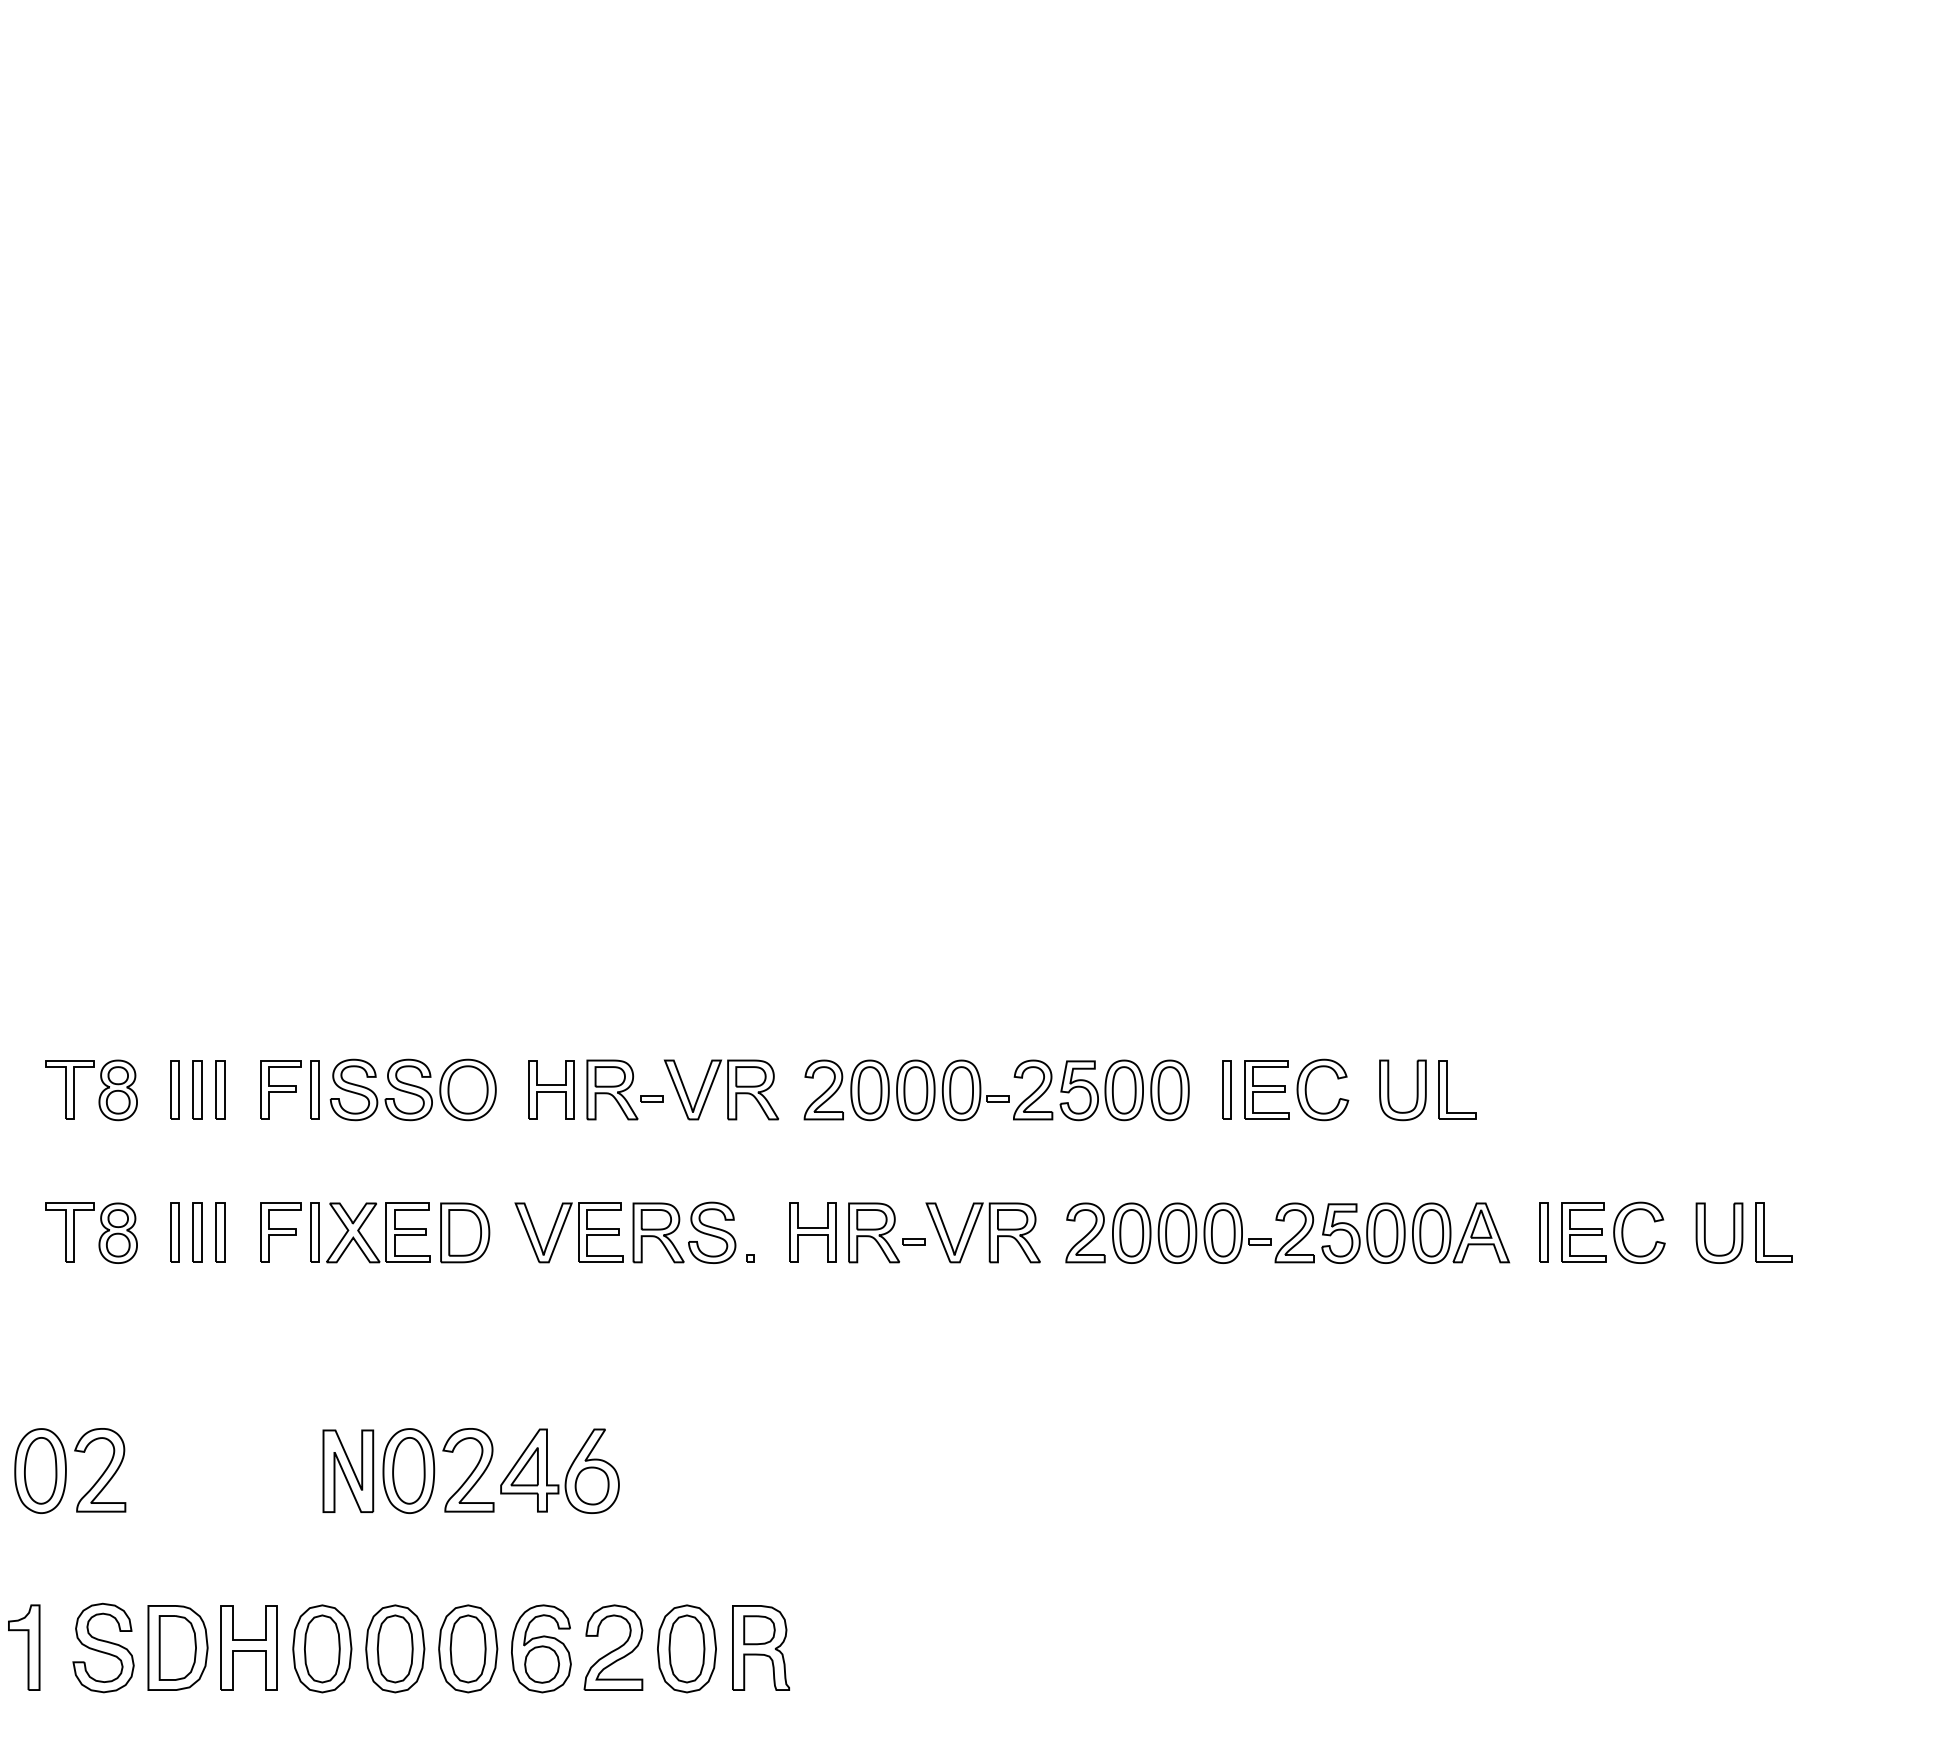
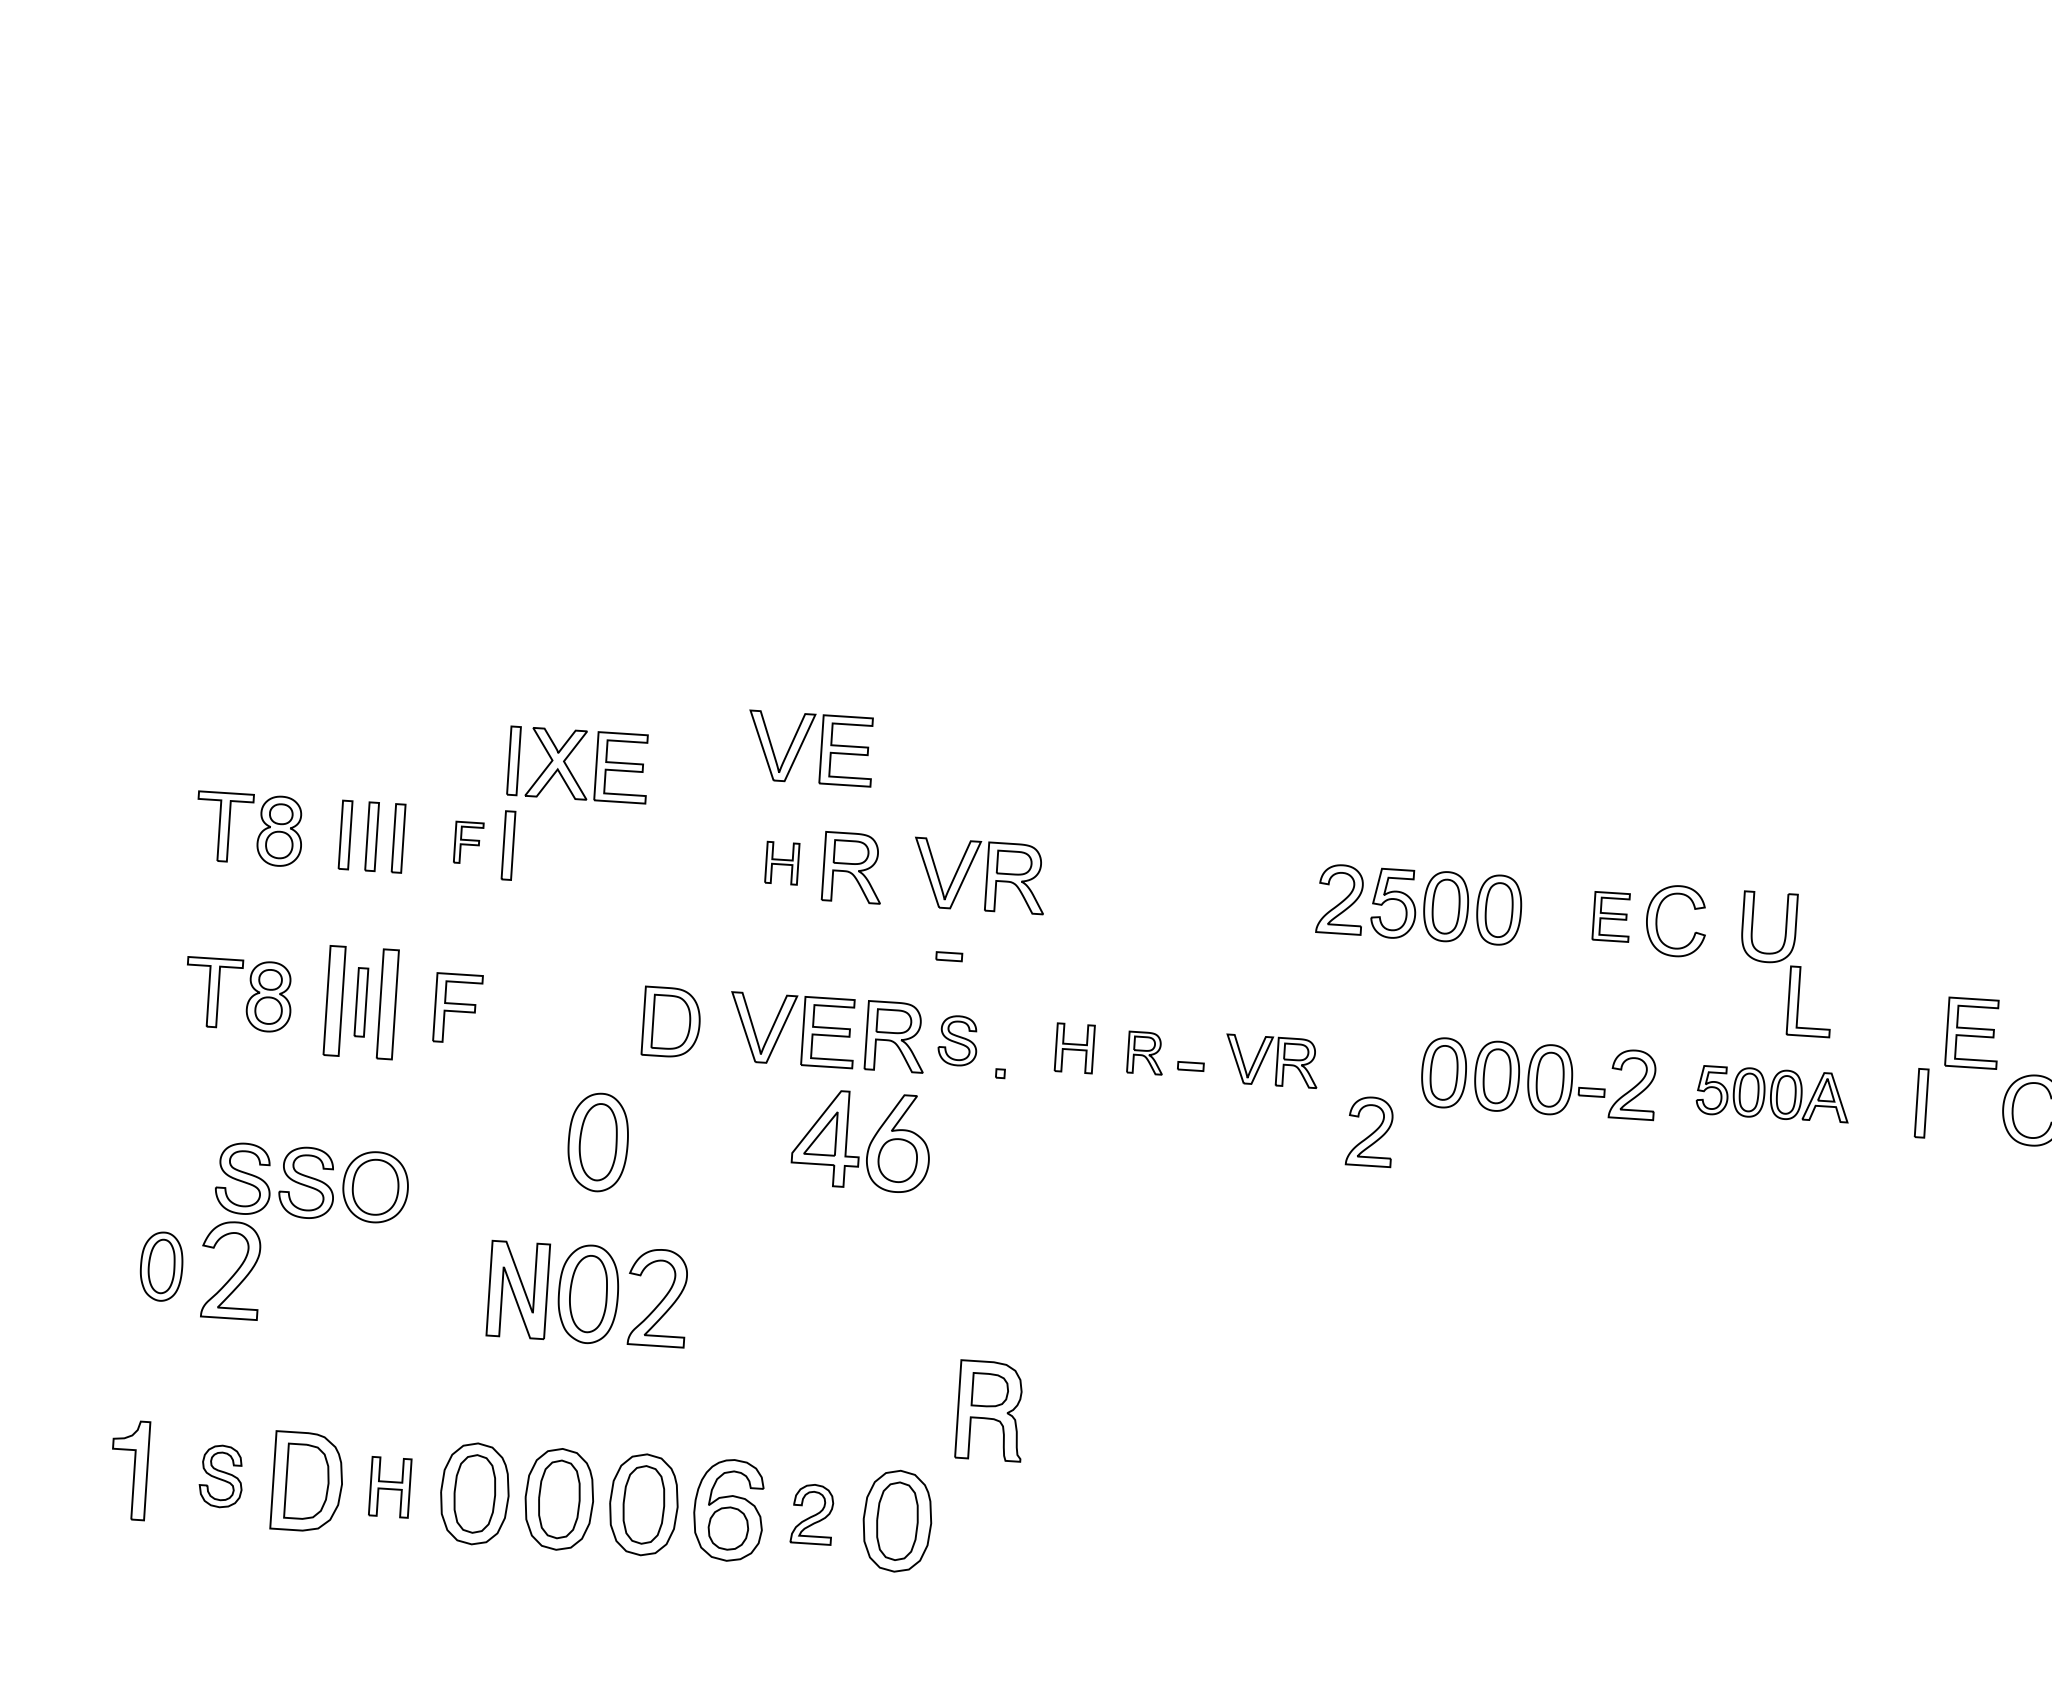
part: (562, 987) -> (802, 745), added
part: (280, 1089) -> (468, 842), size x0.6
part: (412, 1089) -> (311, 1182), moved
part: (551, 1089) -> (782, 862), size x0.6
part: (1226, 1089) -> (1564, 913), removed
part: (1266, 1089) -> (1611, 916), size x0.7
part: (1447, 1089) -> (1798, 1000), moved
part: (906, 1090) -> (1193, 890), removed
part: (651, 1098) -> (948, 956), moved
part: (174, 1232) -> (334, 1000), size x1.6
part: (220, 1232) -> (388, 1003), size x1.6
part: (712, 1232) -> (958, 1040), size x0.7
part: (812, 1232) -> (1074, 1048), size x0.7
part: (874, 1232) -> (1146, 1052), size x0.6
part: (982, 1232) -> (1271, 1060), size x0.7
part: (1085, 1232) -> (1370, 1131), moved
part: (1415, 1232) -> (1773, 1093), size x0.7
part: (1583, 1232) -> (1972, 1032), moved
part: (364, 1237) -> (570, 769), moved
part: (408, 1339) -> (597, 1141), added
part: (40, 1470) -> (161, 1266), size x0.7
part: (566, 1473) -> (868, 1144), moved
part: (103, 1647) -> (221, 1475), size x0.6
part: (248, 1647) -> (389, 1486), size x0.6
part: (613, 1647) -> (812, 1514), size x0.6
part: (760, 1647) -> (990, 1410), moved

